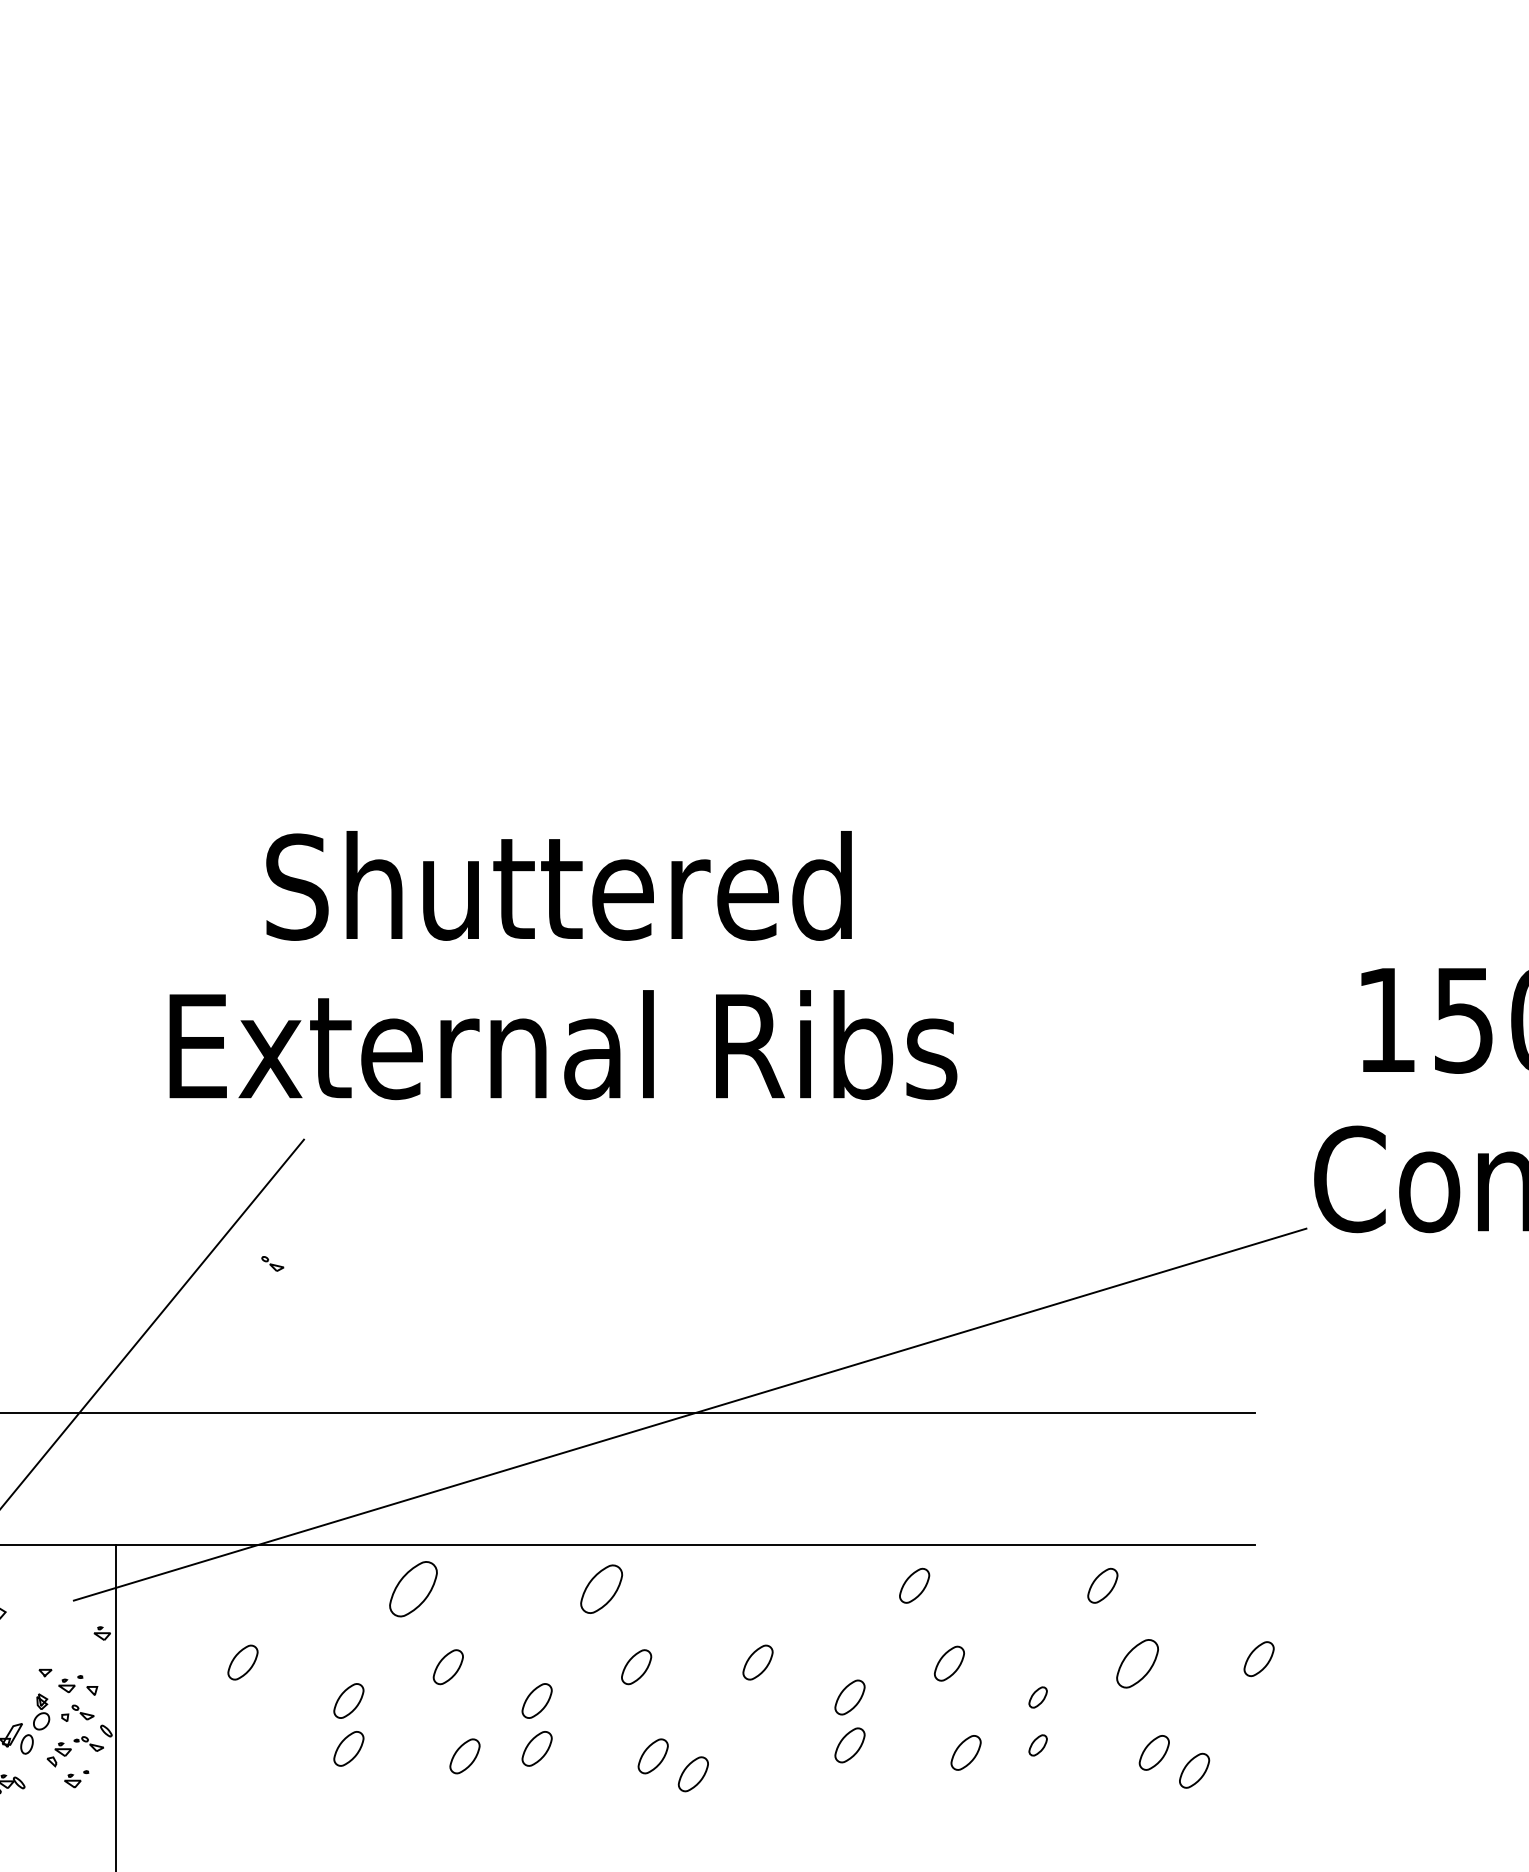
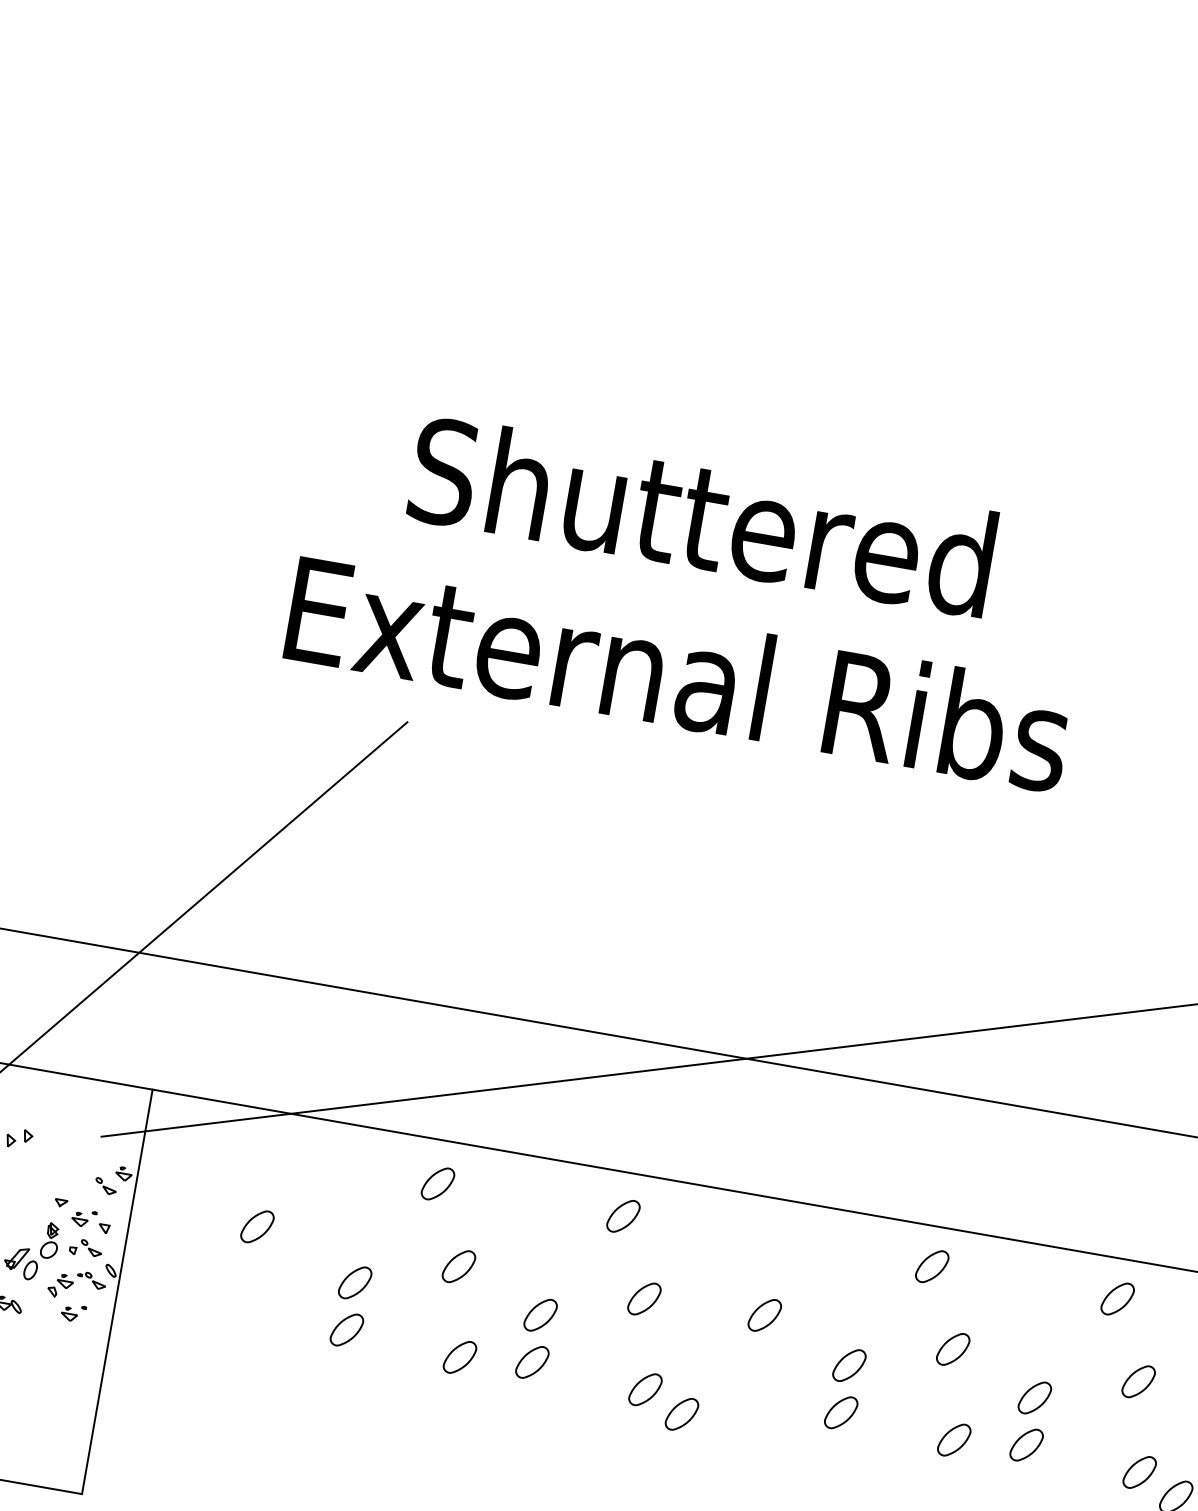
part: (272, 1263) -> (105, 1186), moved
part: (413, 1589) -> (437, 1184), size x0.62
part: (601, 1589) -> (623, 1216), size x0.71
part: (1137, 1663) -> (1138, 1381), size x0.71
part: (1037, 1697) -> (1034, 1397), size x1.67
part: (1037, 1745) -> (1025, 1445), size x1.67

